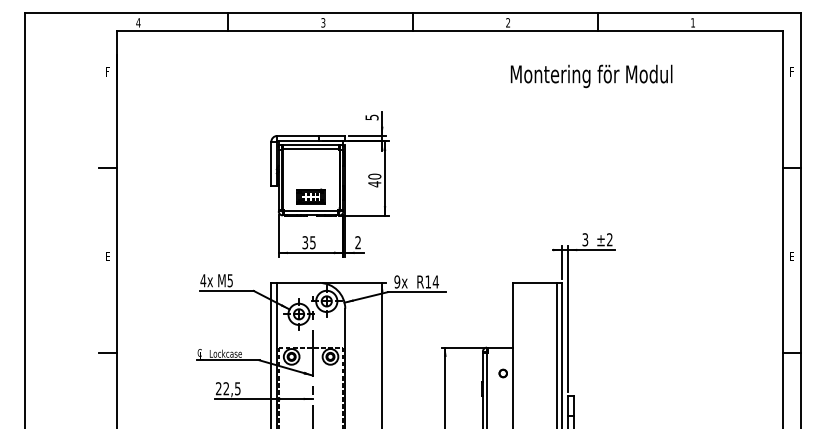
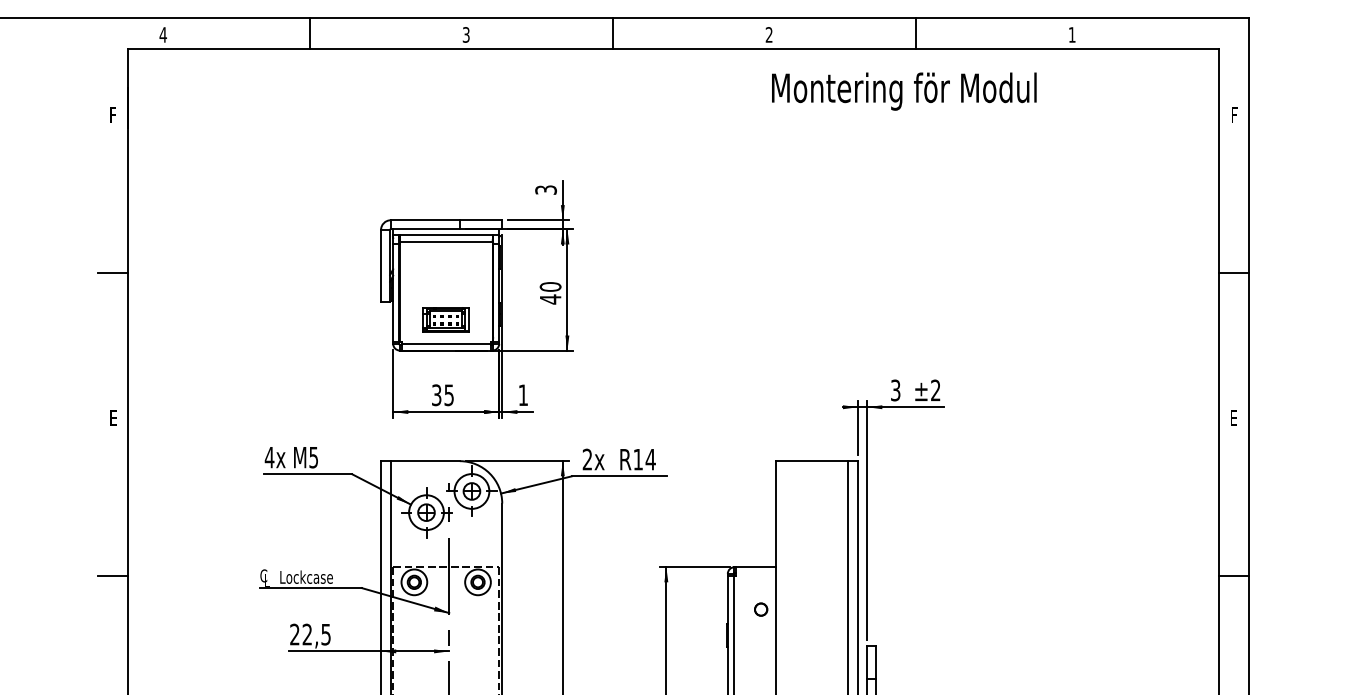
text: (591, 76) -> (904, 91), moved
text: (371, 117) -> (545, 190), 5 -> 3
text: (357, 242) -> (522, 394), 2 -> 1
text: (397, 281) -> (587, 458), 9x -> 2x

